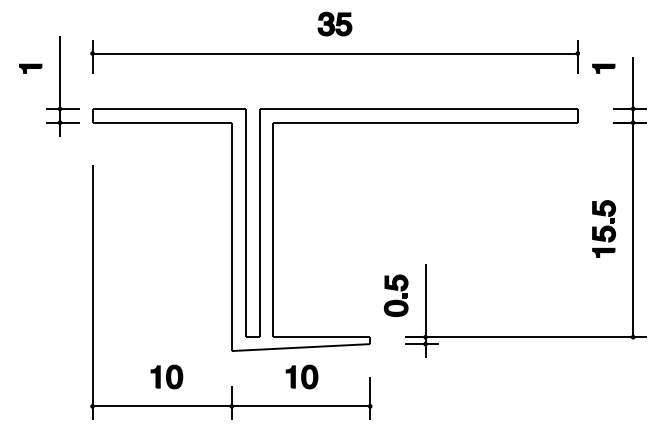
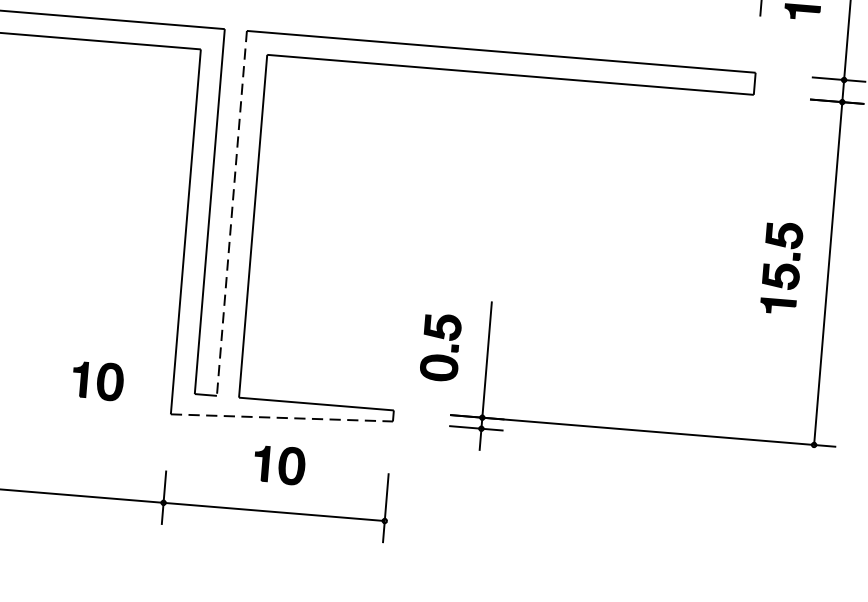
line: (259, 223) -> (231, 214), solid -> dashed
line: (301, 347) -> (282, 417), solid -> dashed
part: (166, 376) -> (97, 380), moved

